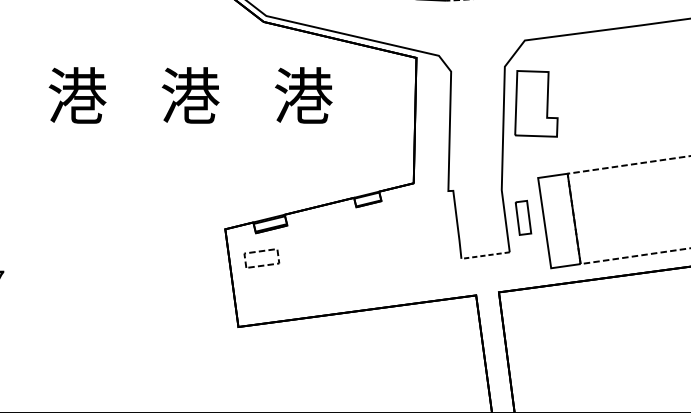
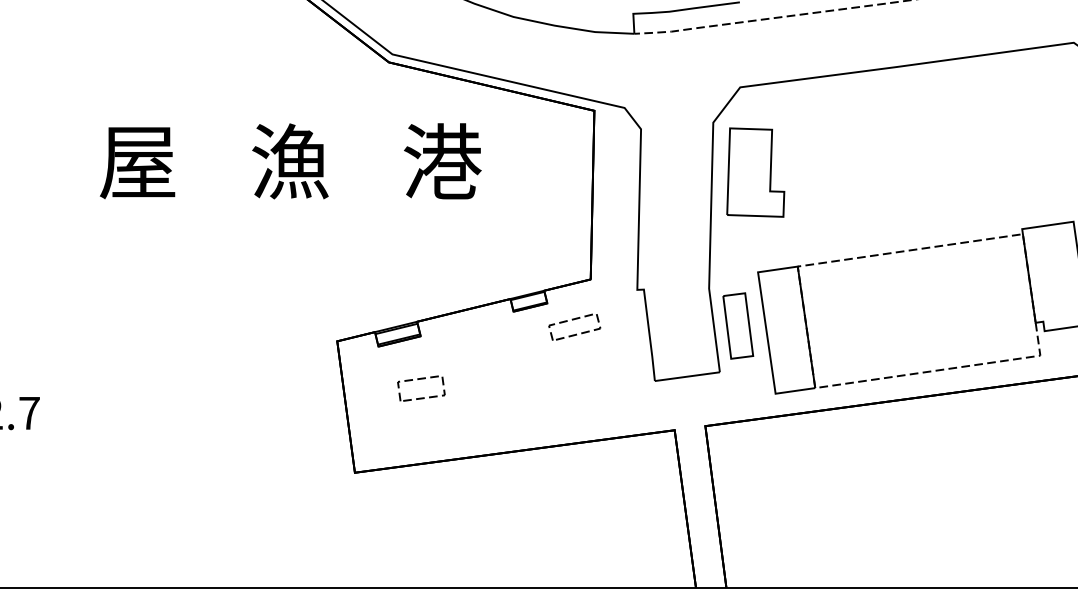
text: (77, 95) -> (138, 161), 港 -> 屋
text: (190, 95) -> (290, 161), 港 -> 漁
part: (523, 217) -> (738, 325), size x1.43
part: (401, 218) -> (574, 326), added
part: (261, 251) -> (421, 379), moved
line: (485, 255) -> (687, 376), dashed -> solid

